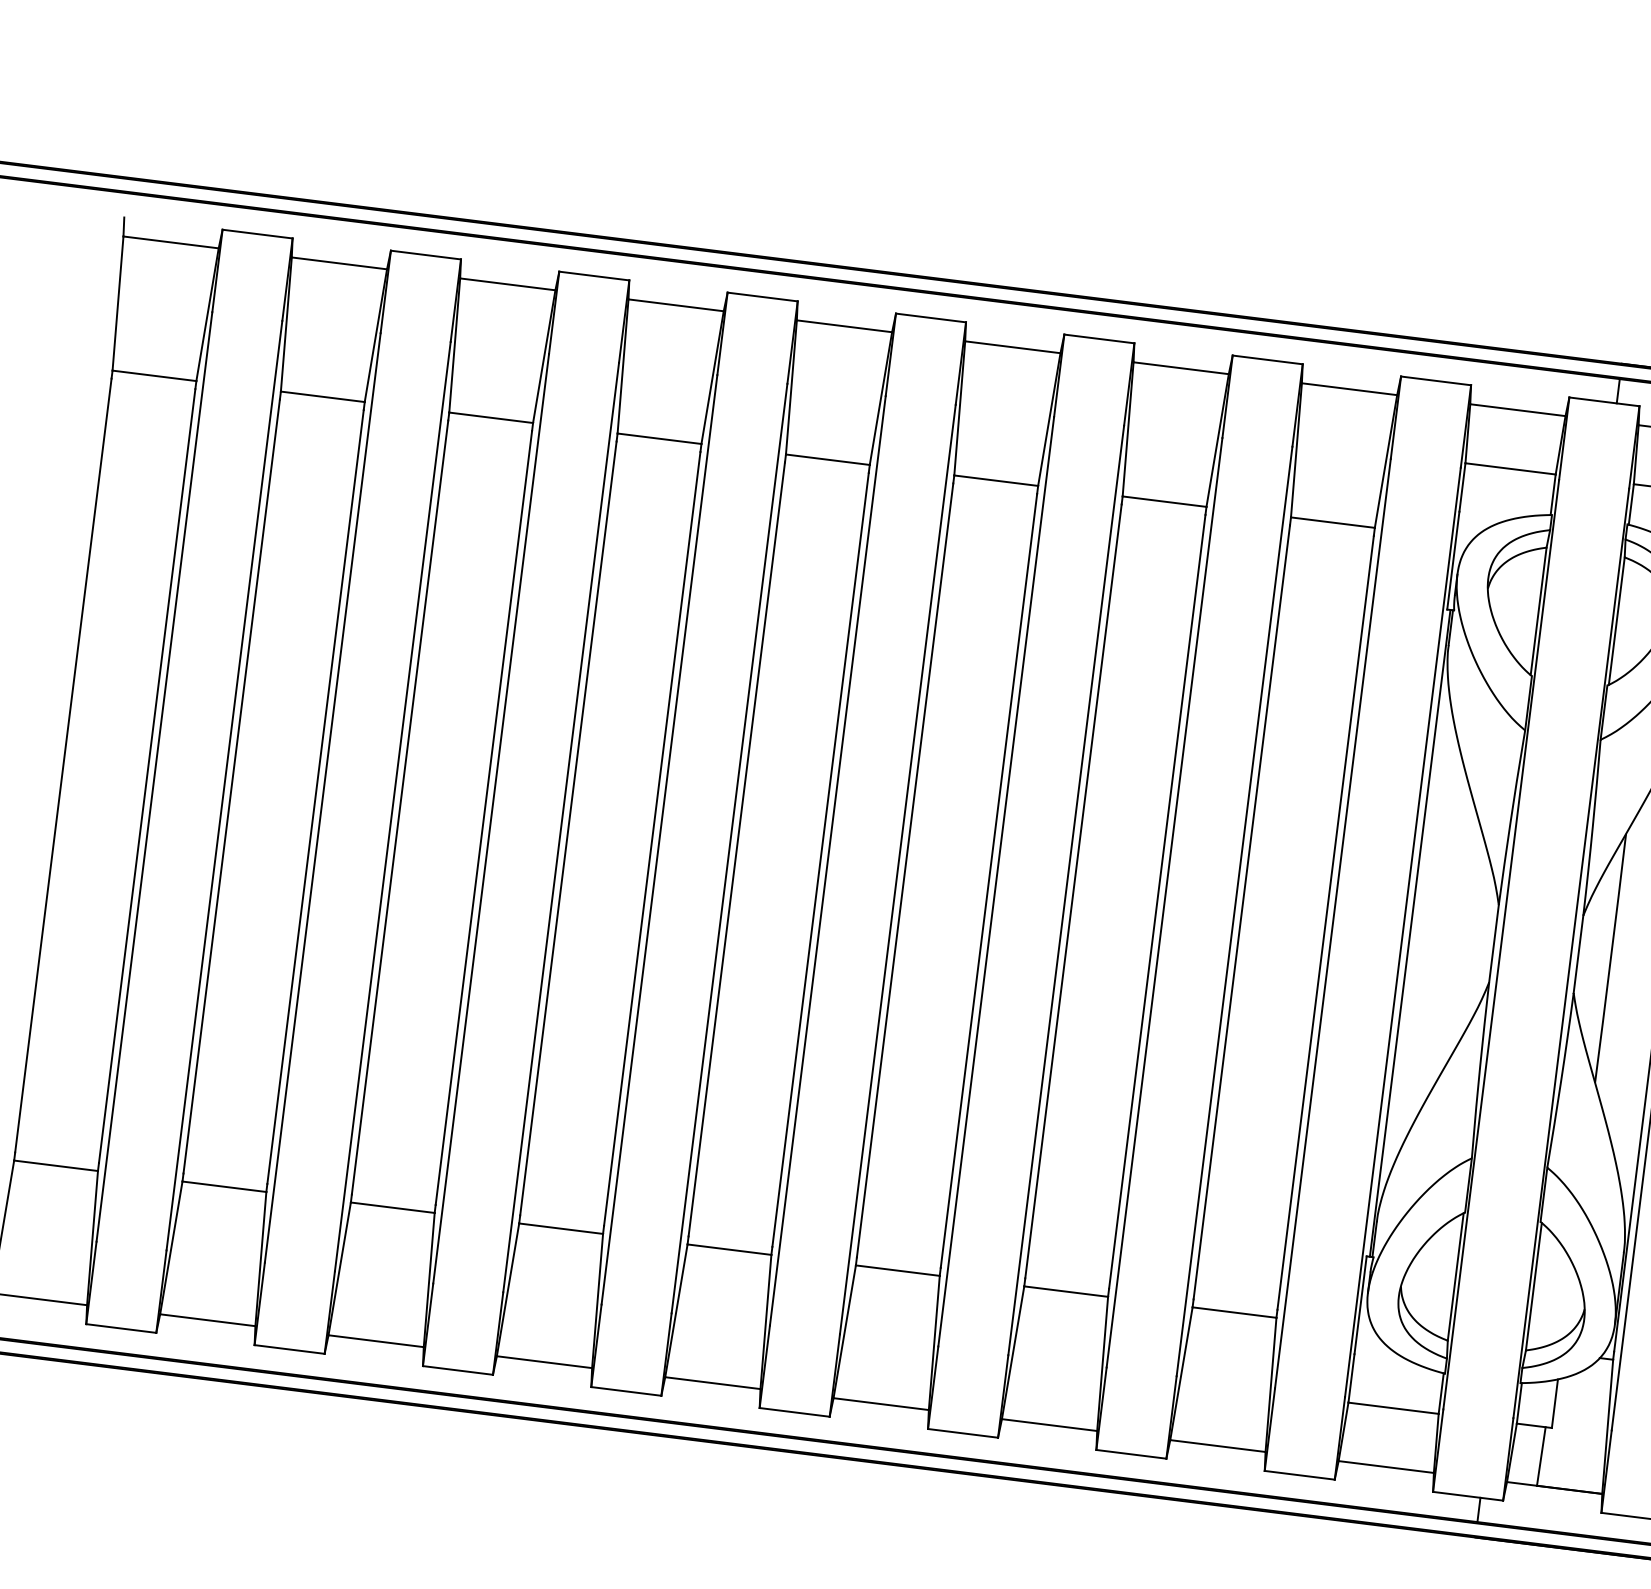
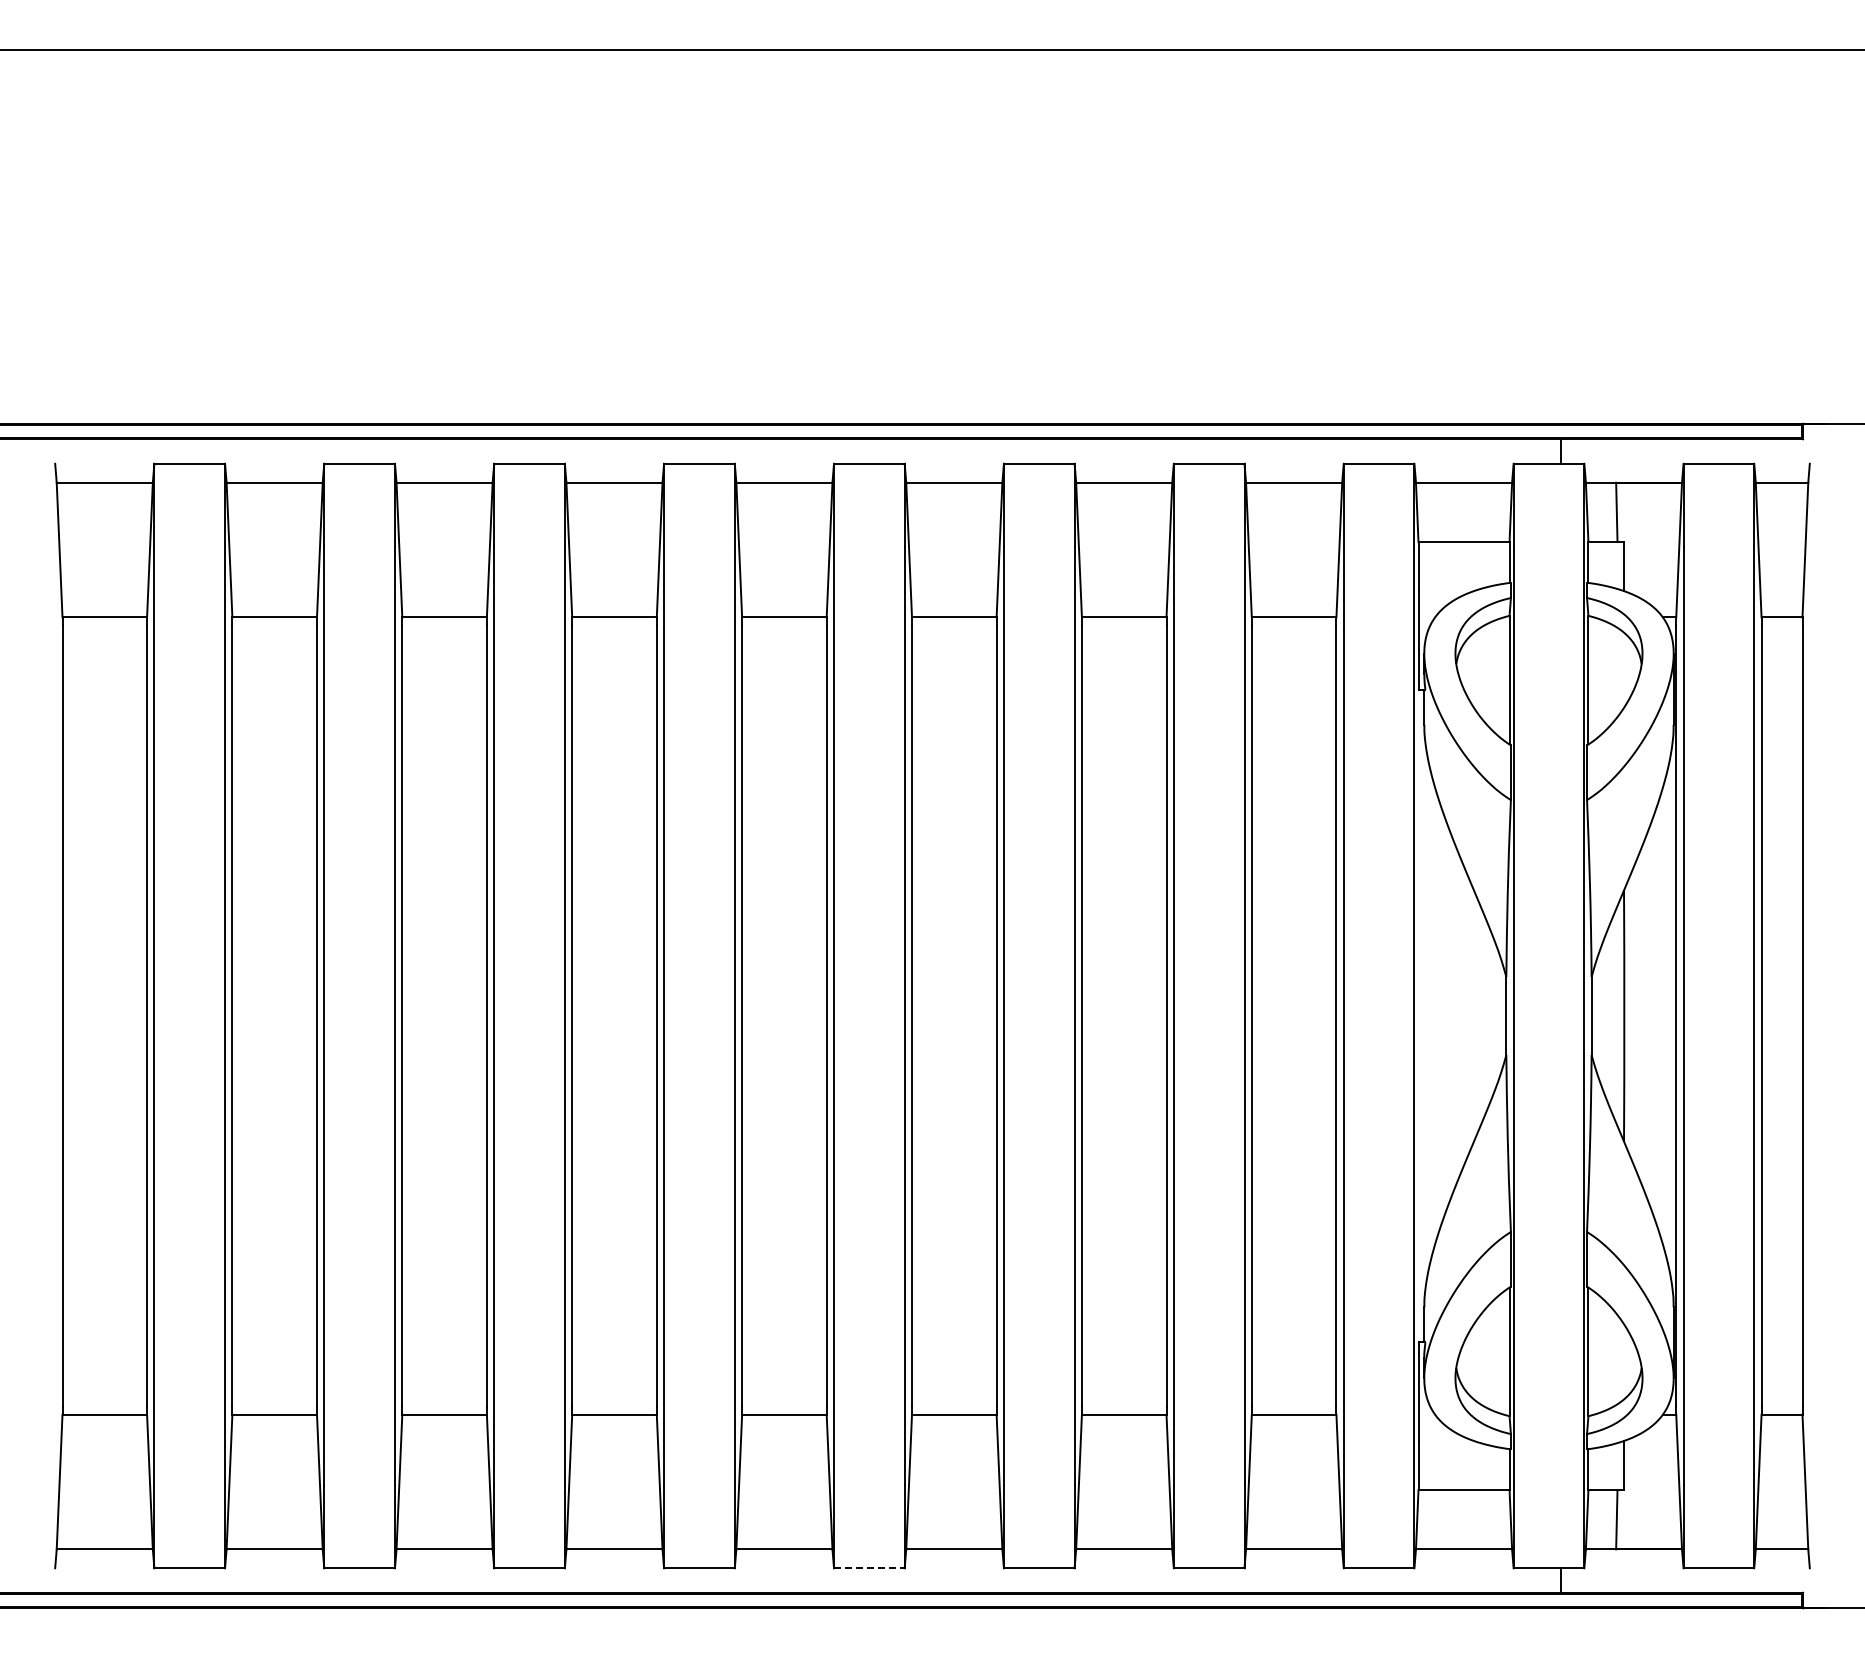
line: (1410, 932) -> (1421, 1015), removed
line: (794, 1412) -> (869, 1568), solid -> dashed

